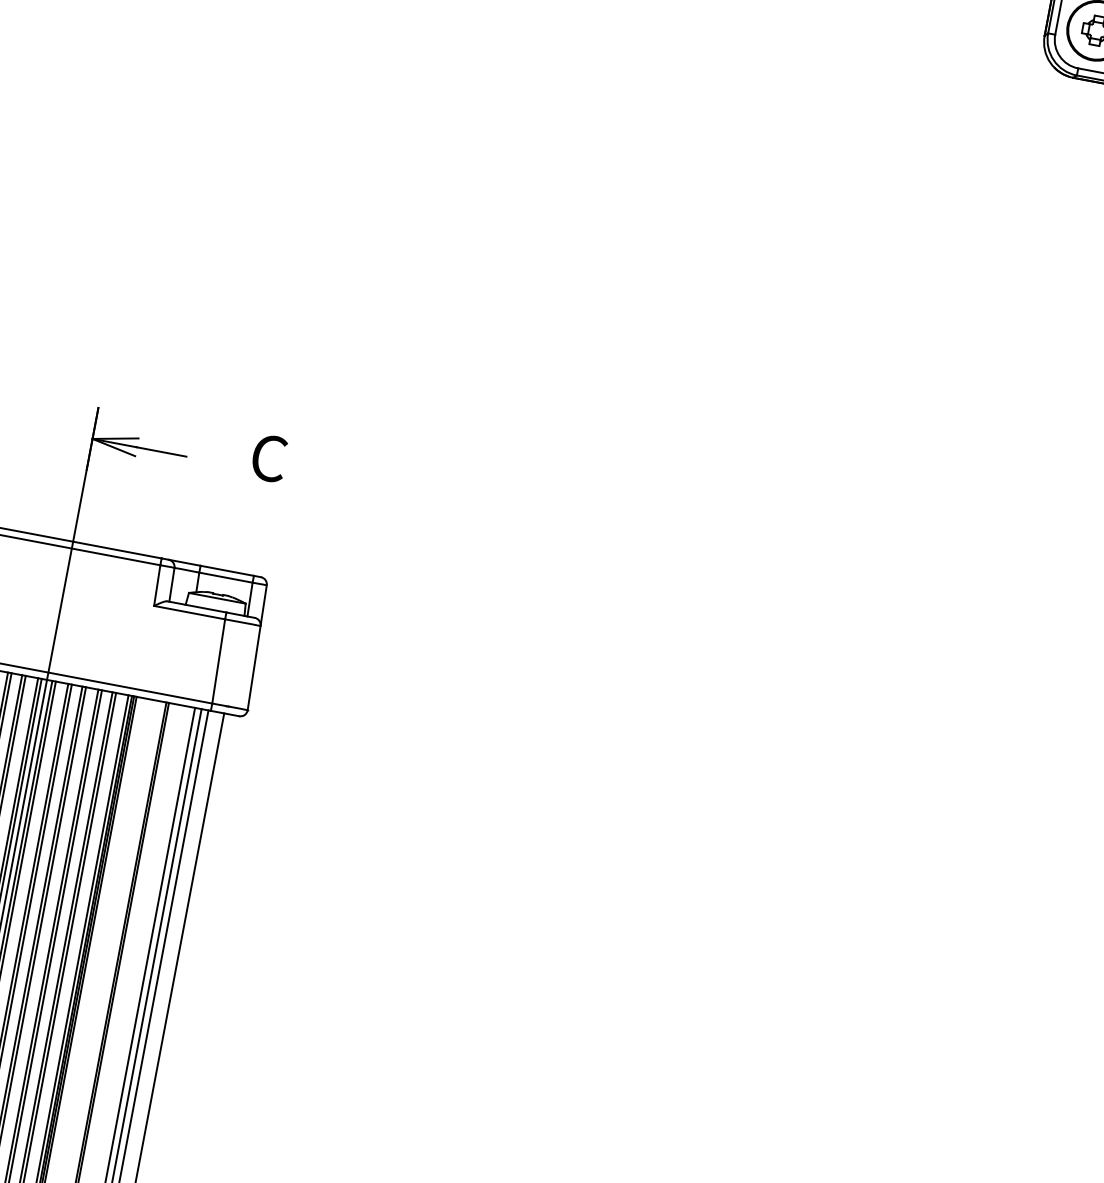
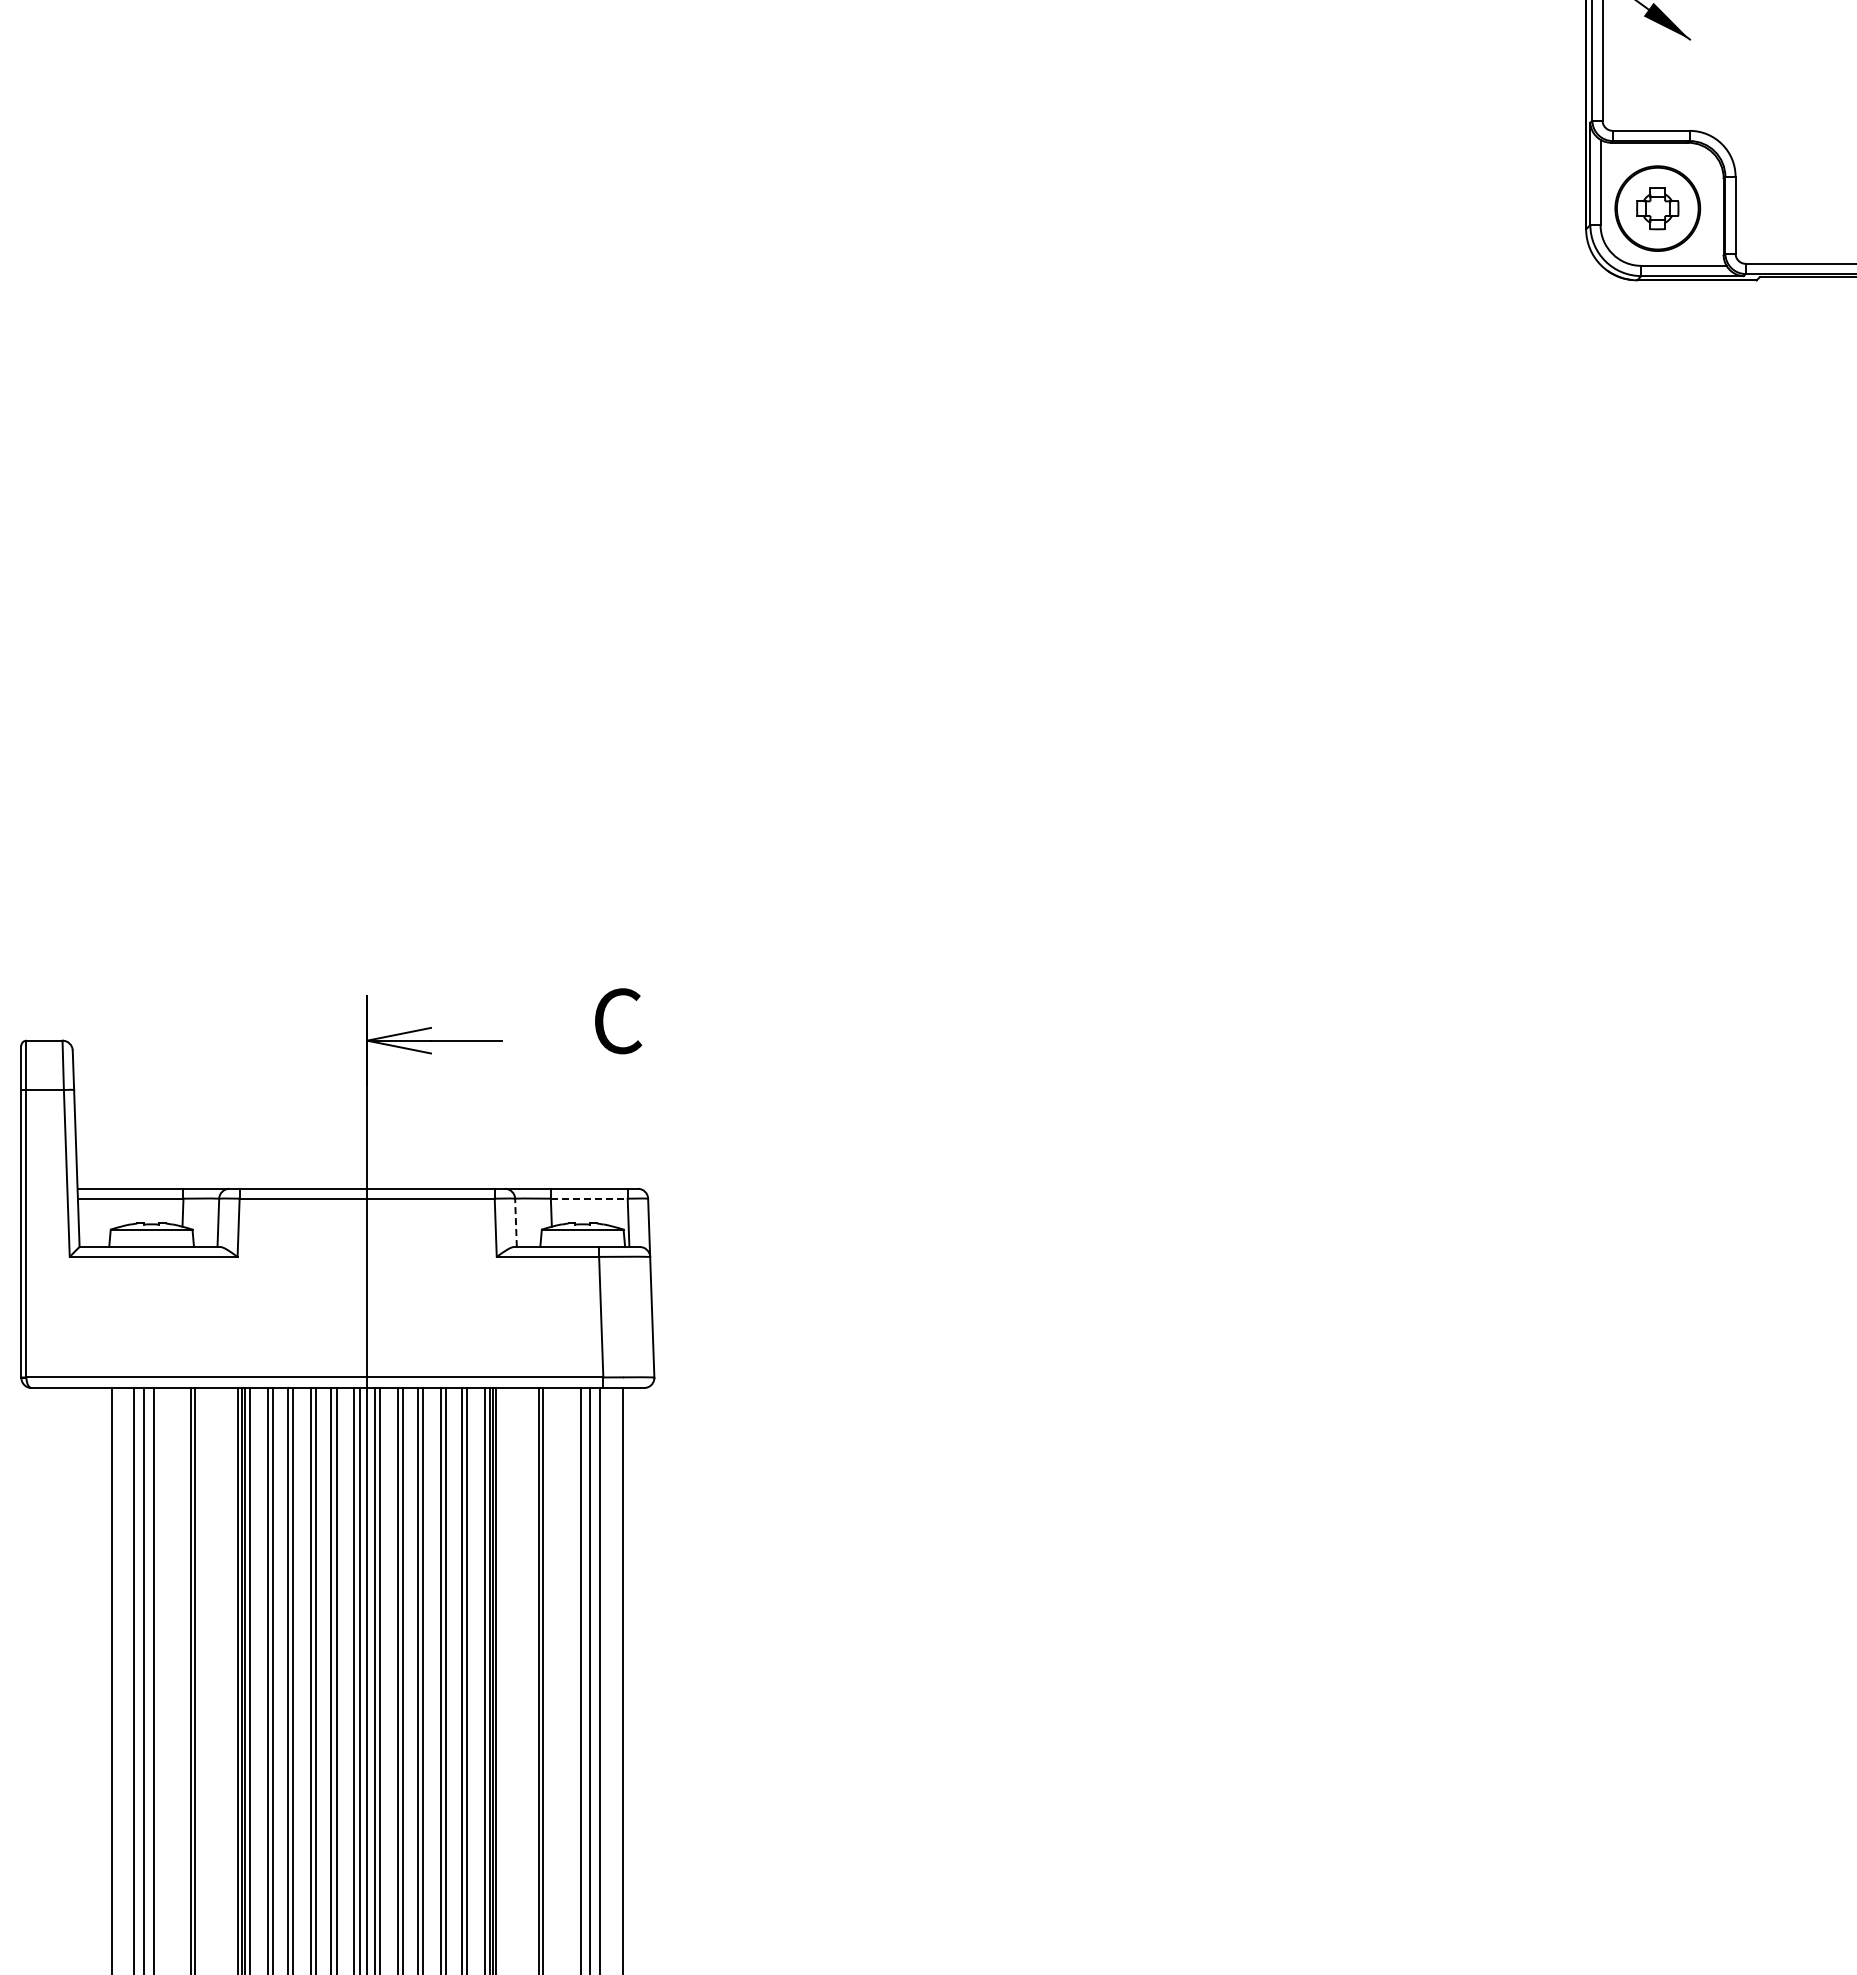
line: (226, 577) -> (589, 1198), solid -> dashed
line: (171, 584) -> (515, 1222), solid -> dashed

